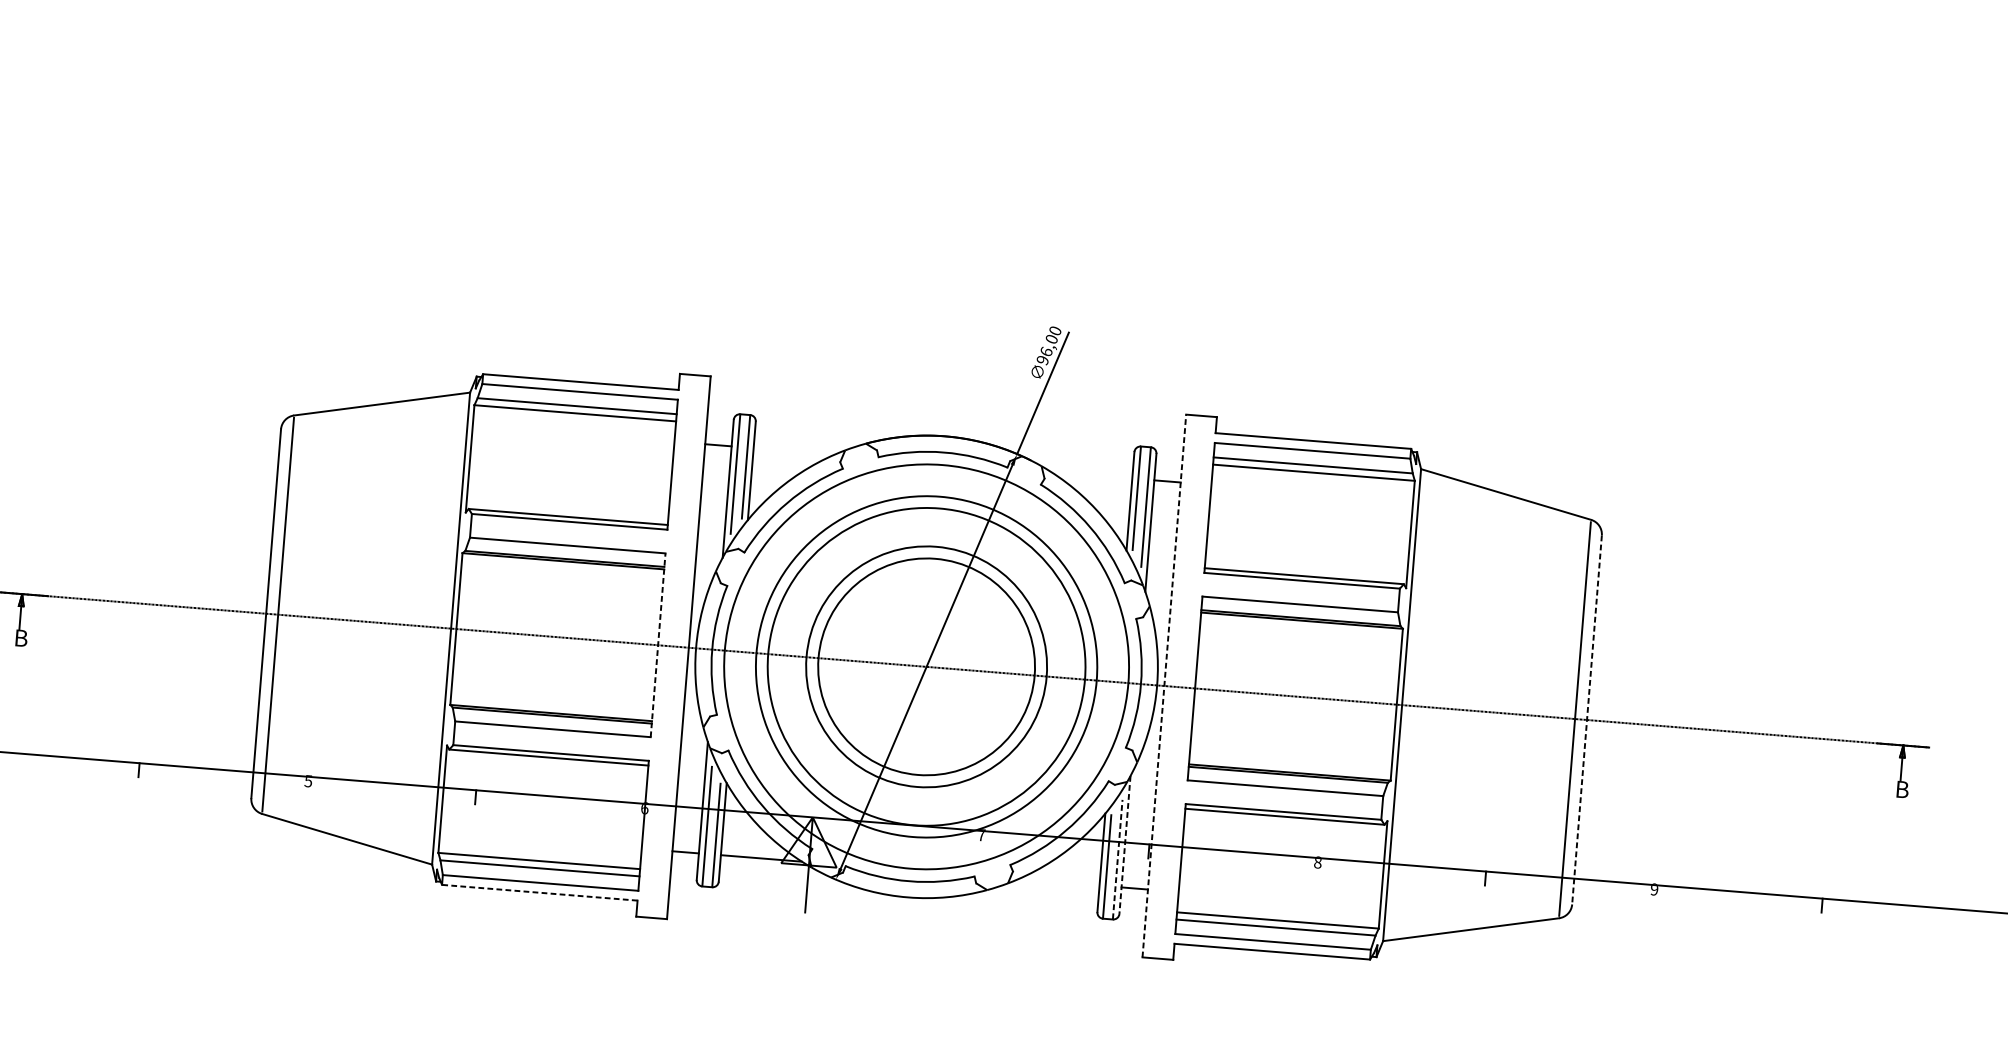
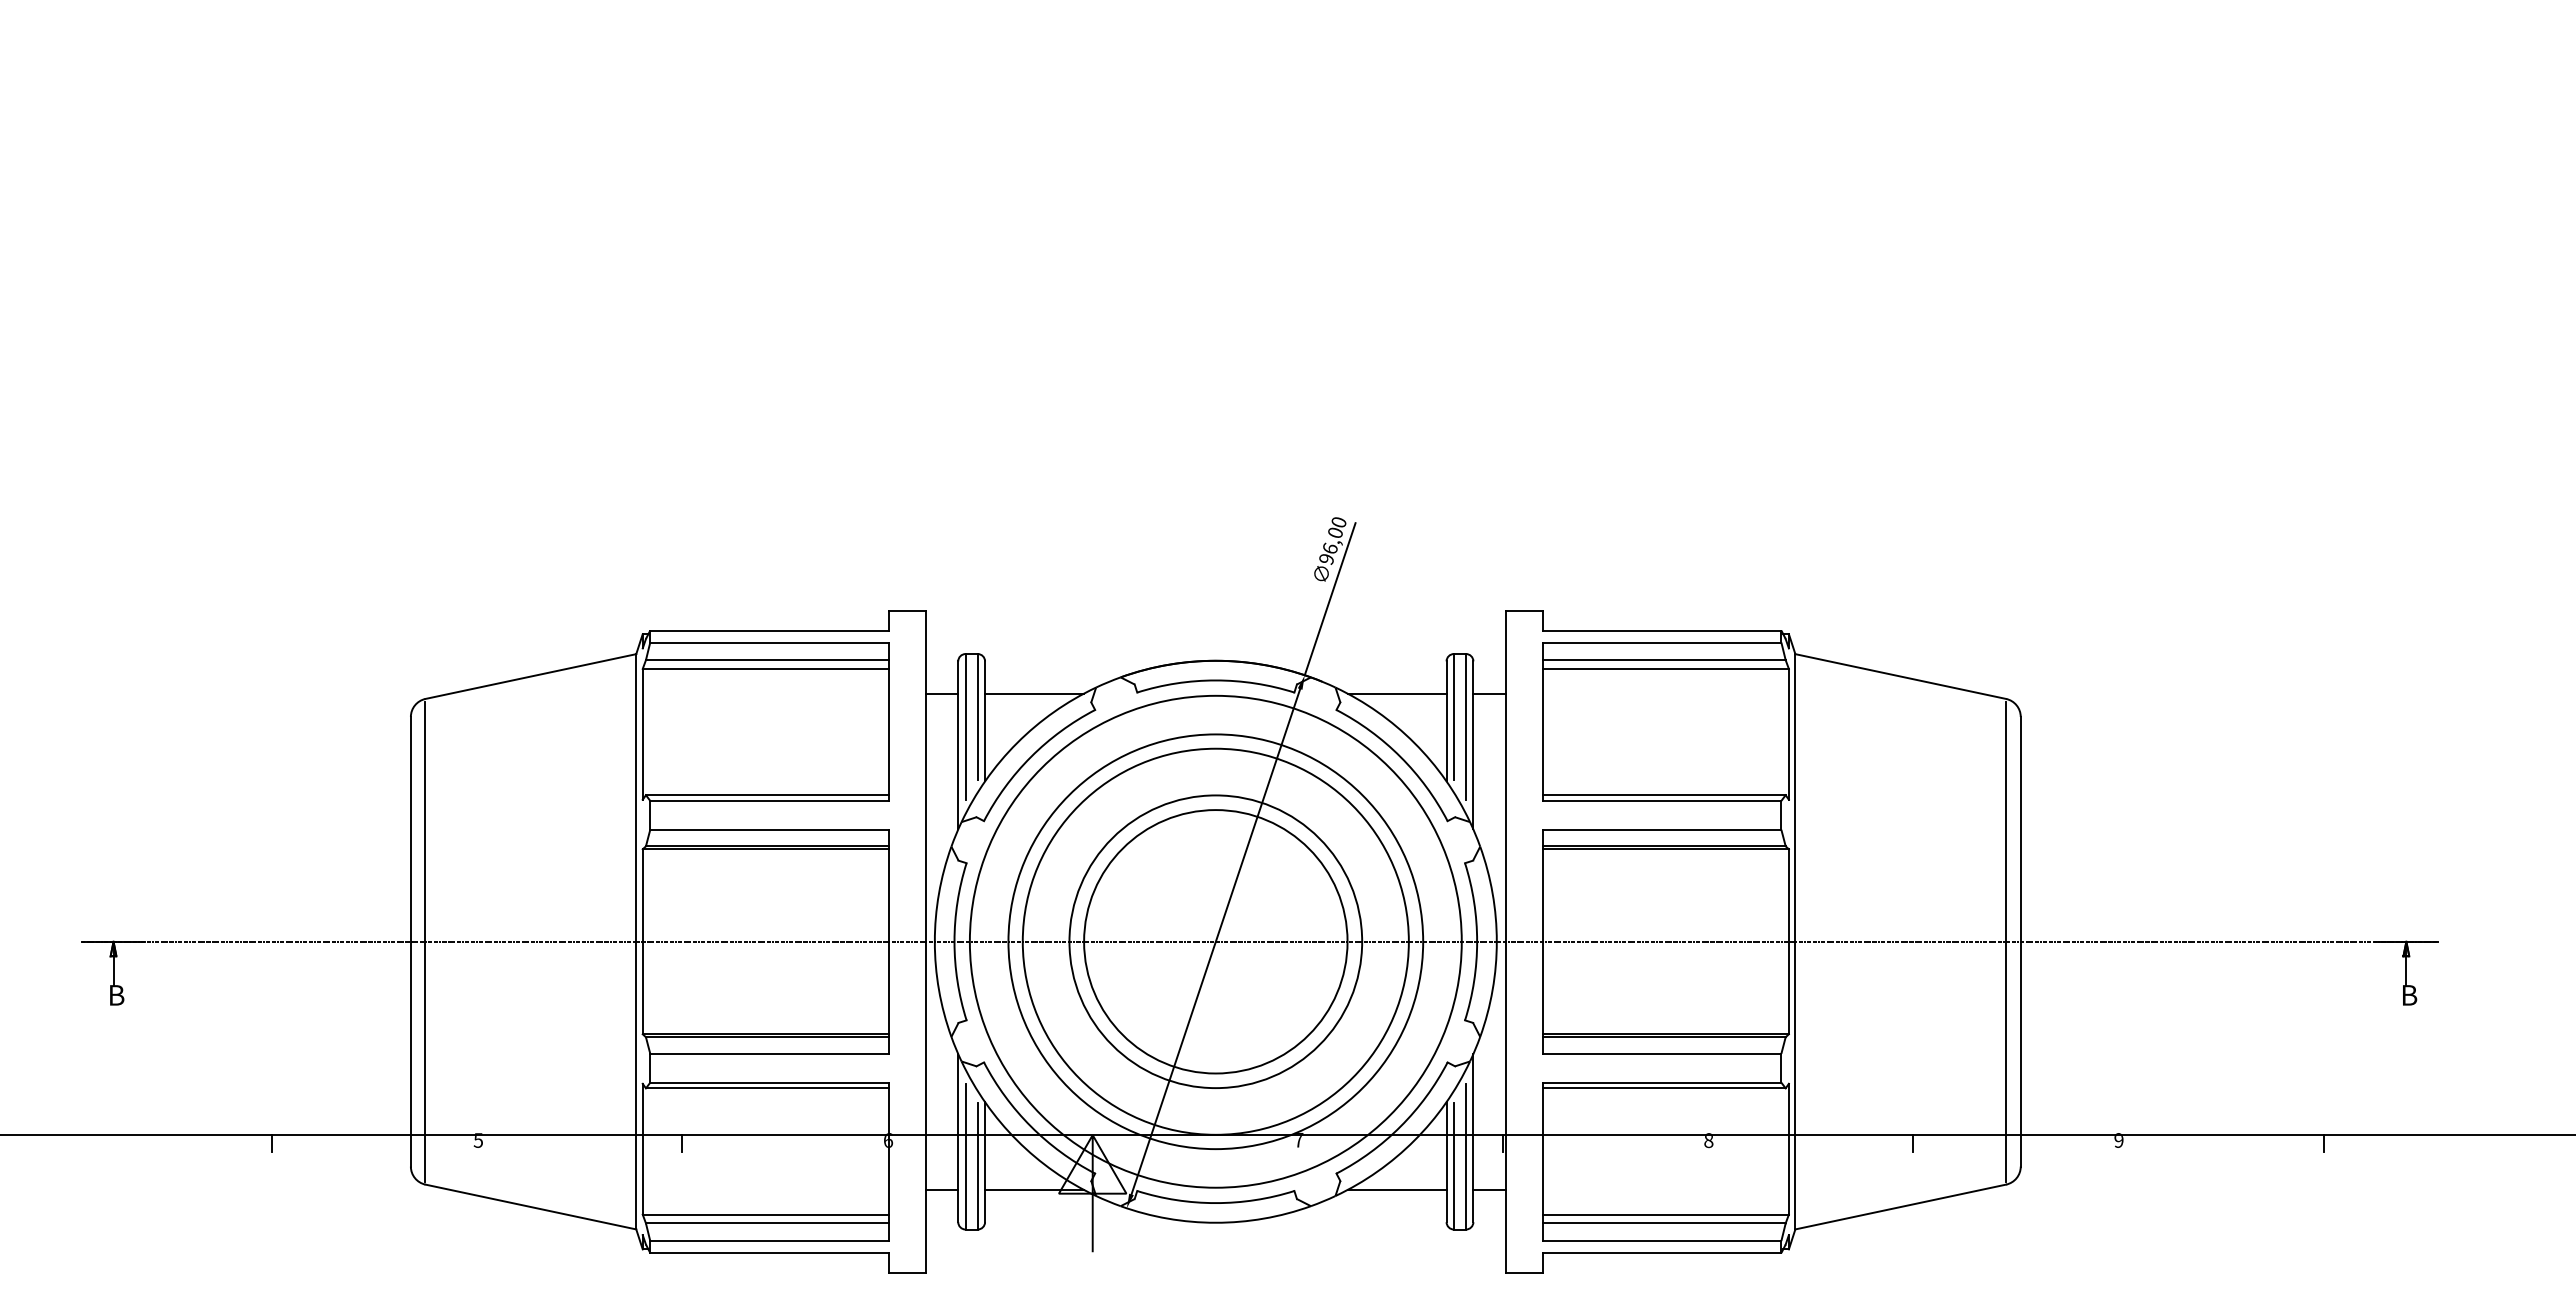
line: (794, 451) -> (1034, 693), added
line: (1091, 475) -> (1396, 693), added
line: (658, 645) -> (888, 941), dashed -> solid
line: (1164, 685) -> (1505, 941), dashed -> solid
line: (1586, 719) -> (2020, 941), dashed -> solid
line: (1125, 845) -> (1473, 1138), dashed -> solid
line: (1118, 859) -> (1466, 1156), dashed -> solid
line: (1058, 882) -> (1396, 1189), added
line: (539, 893) -> (768, 1253), dashed -> solid

